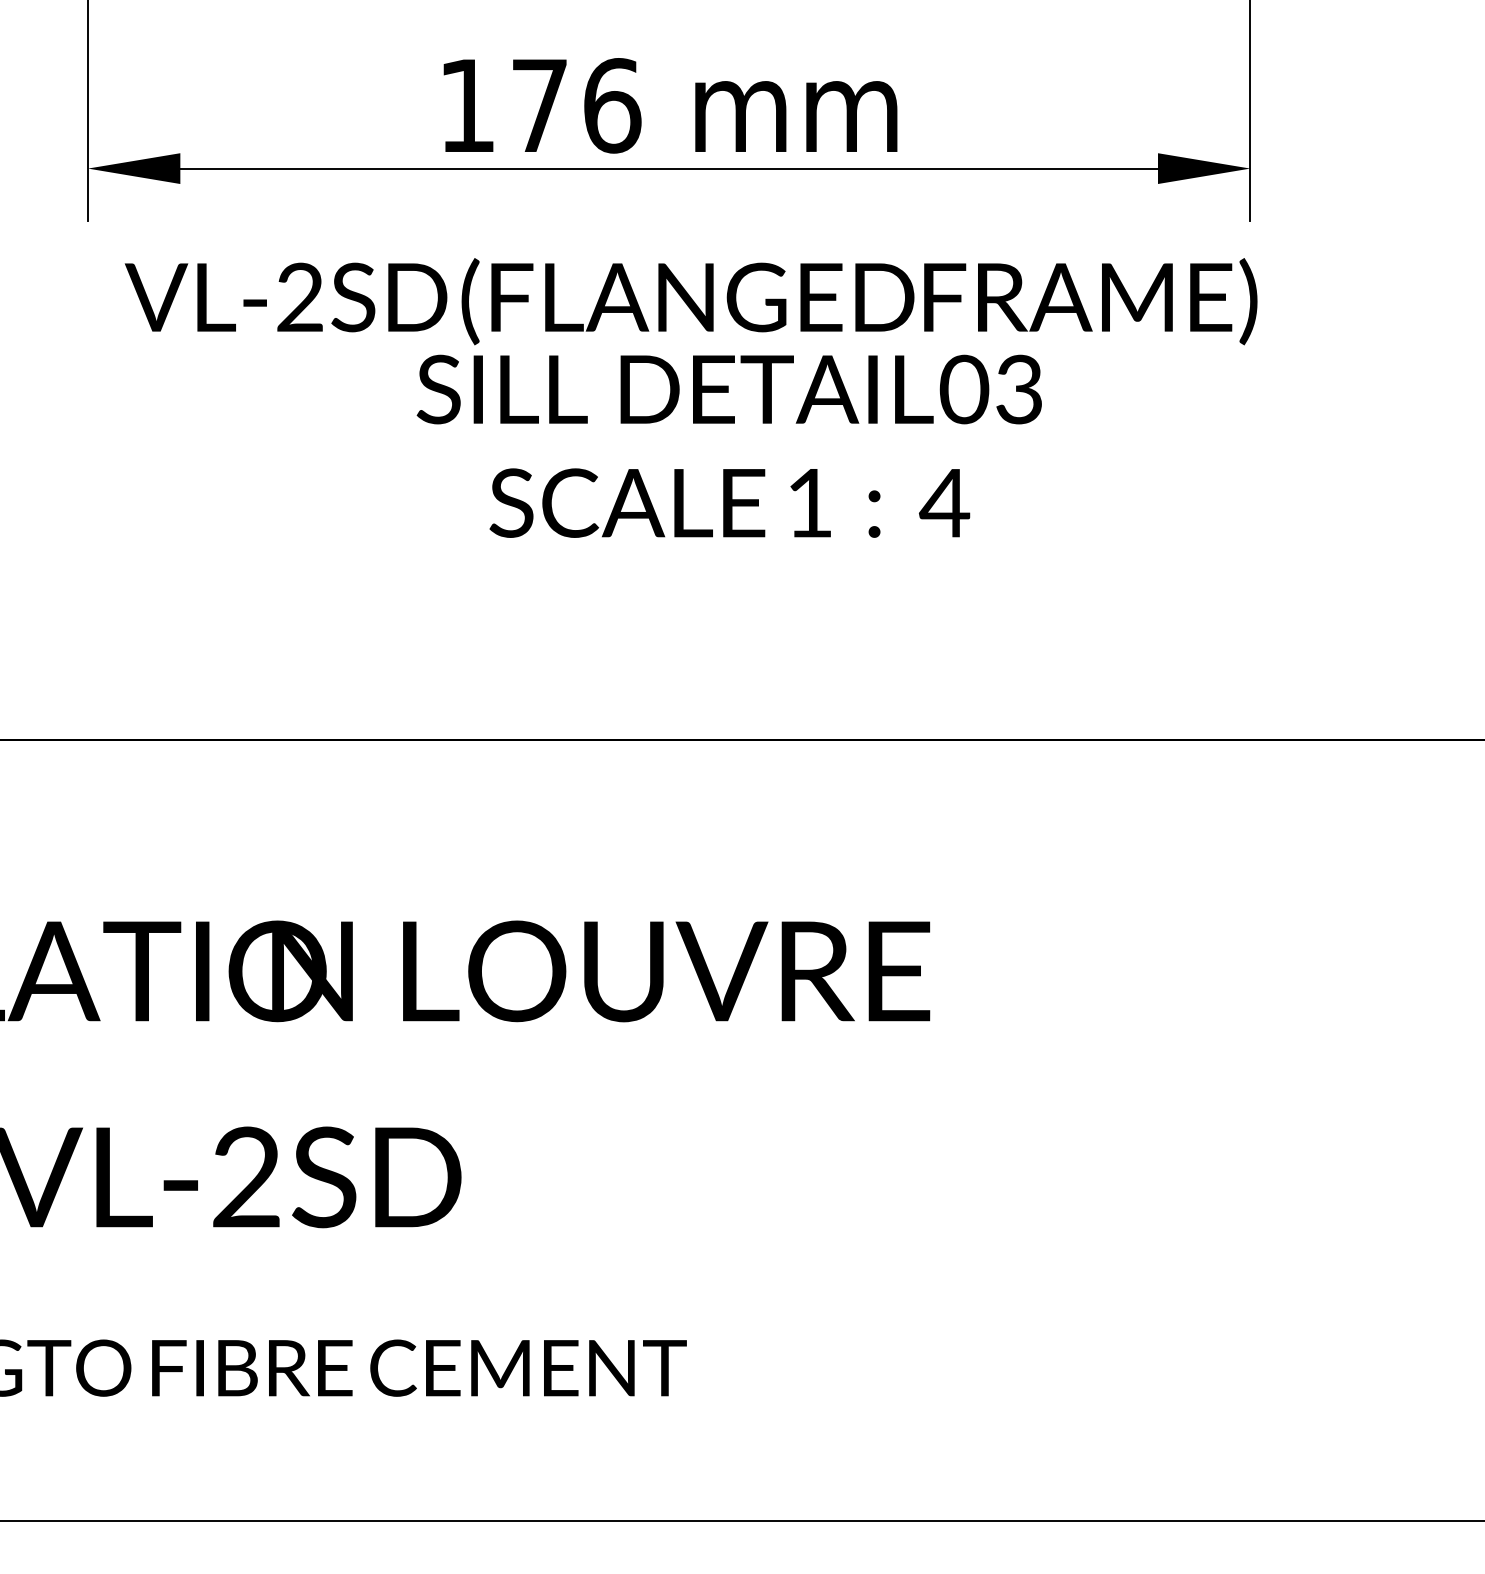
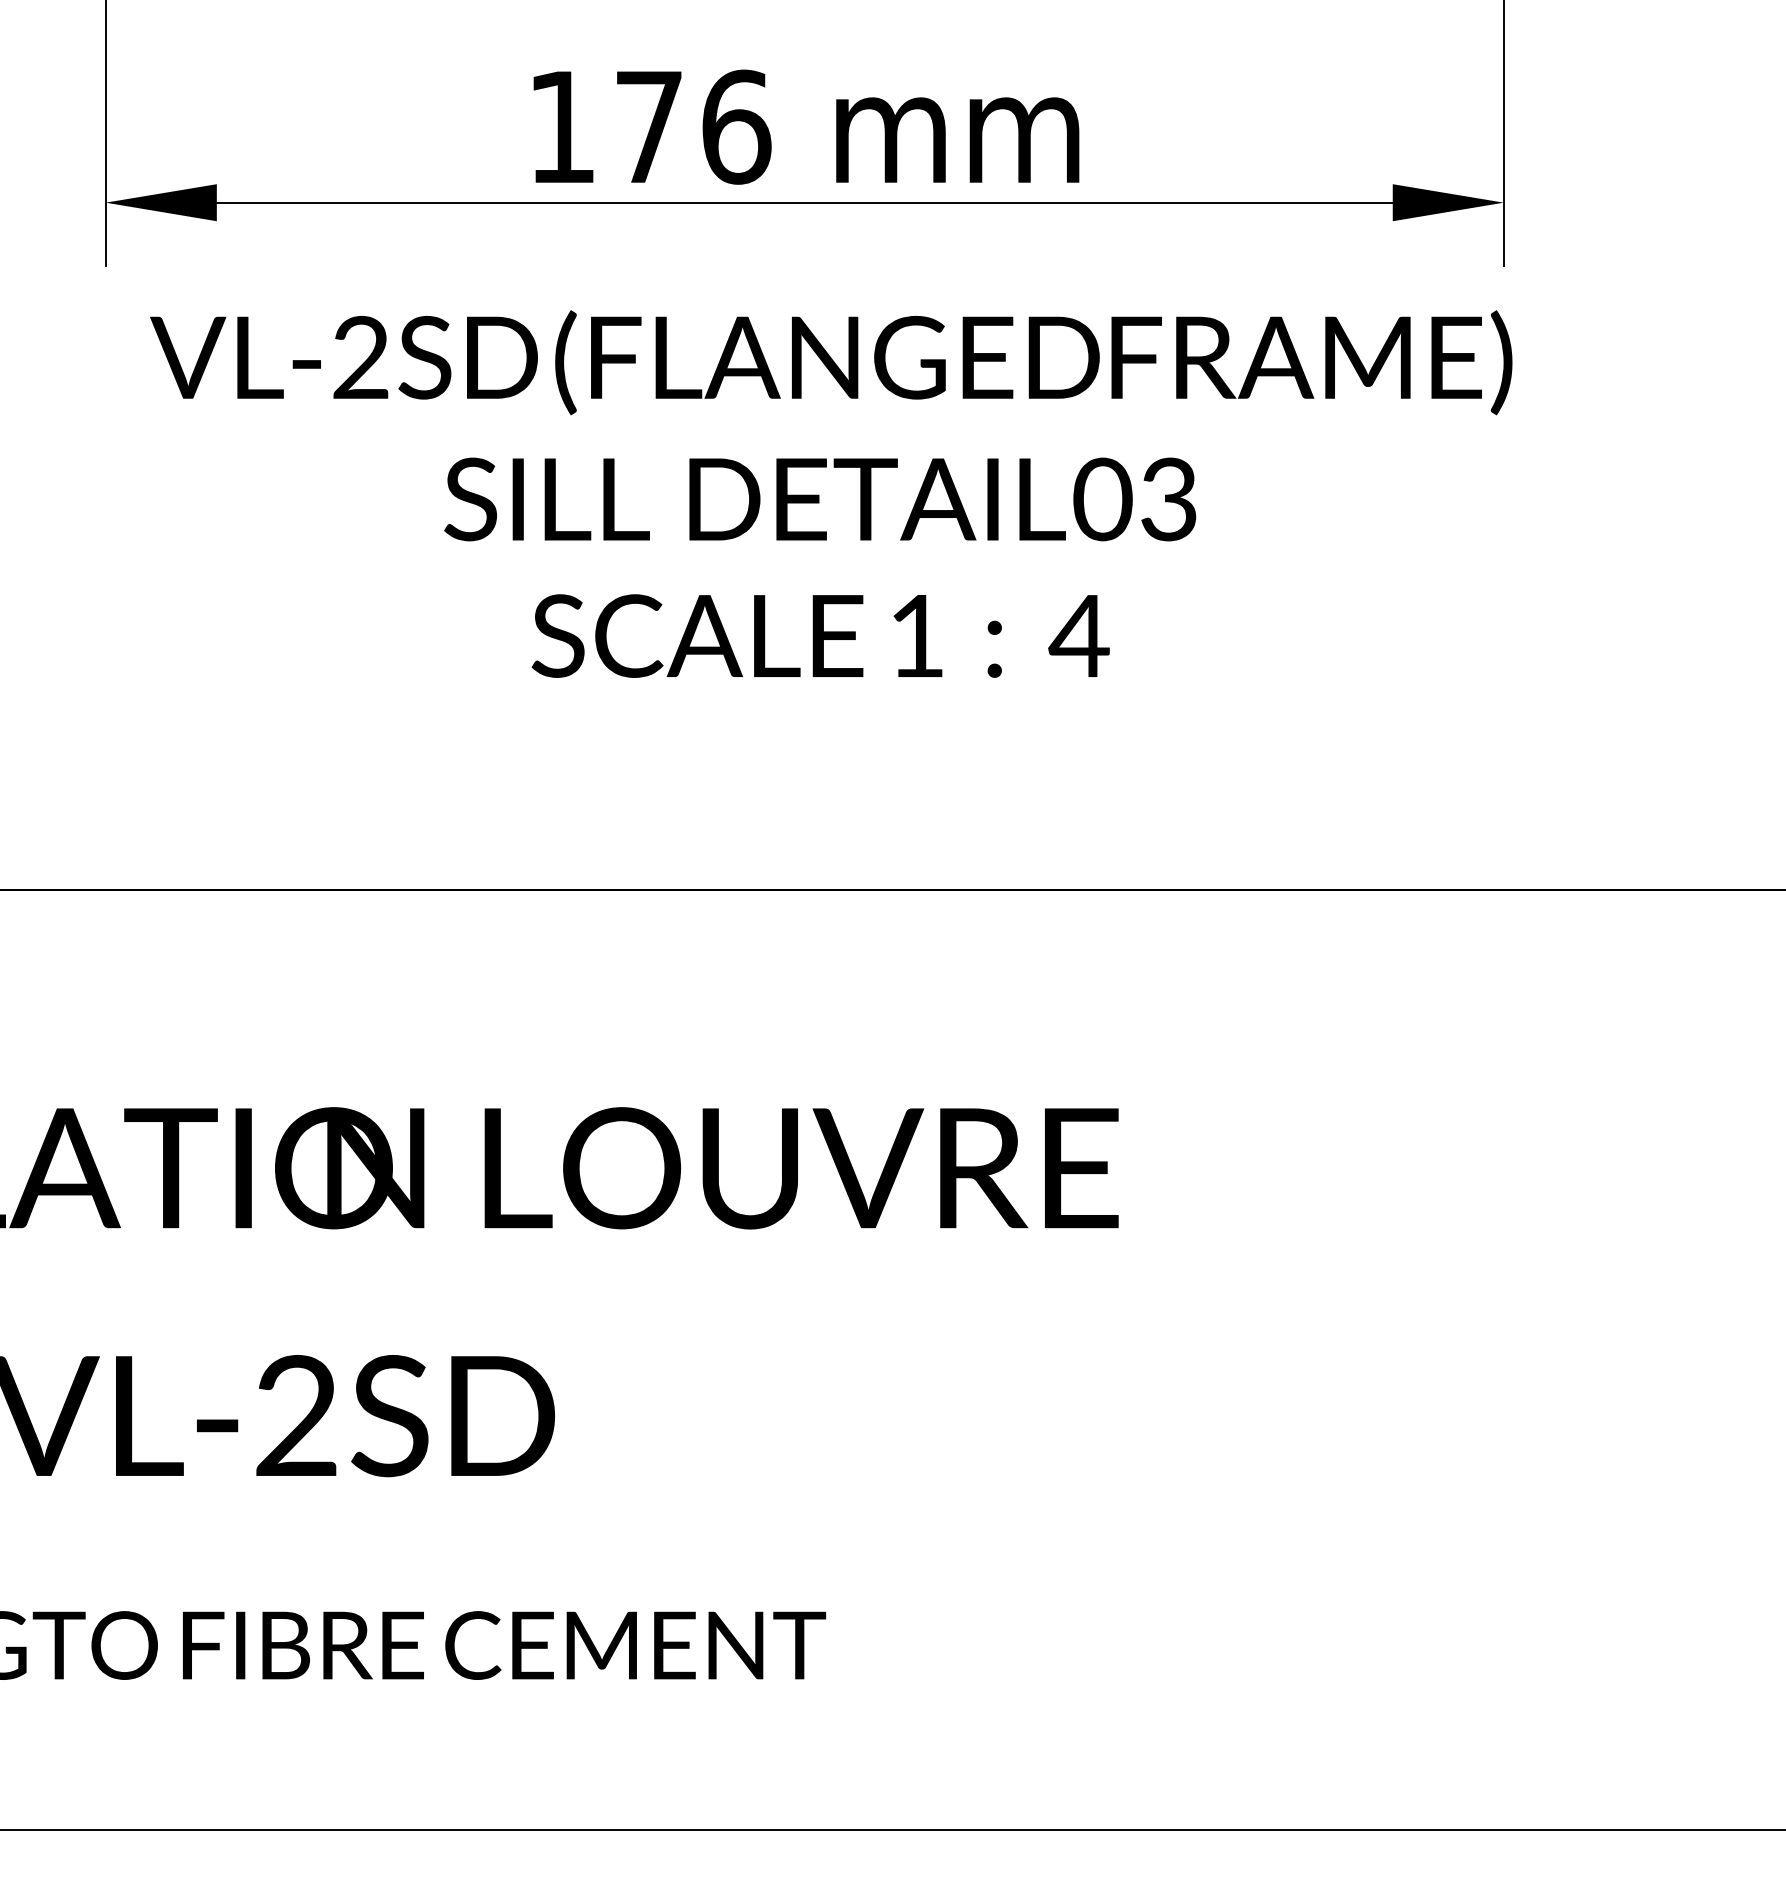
text: (729, 446) -> (820, 567), moved

